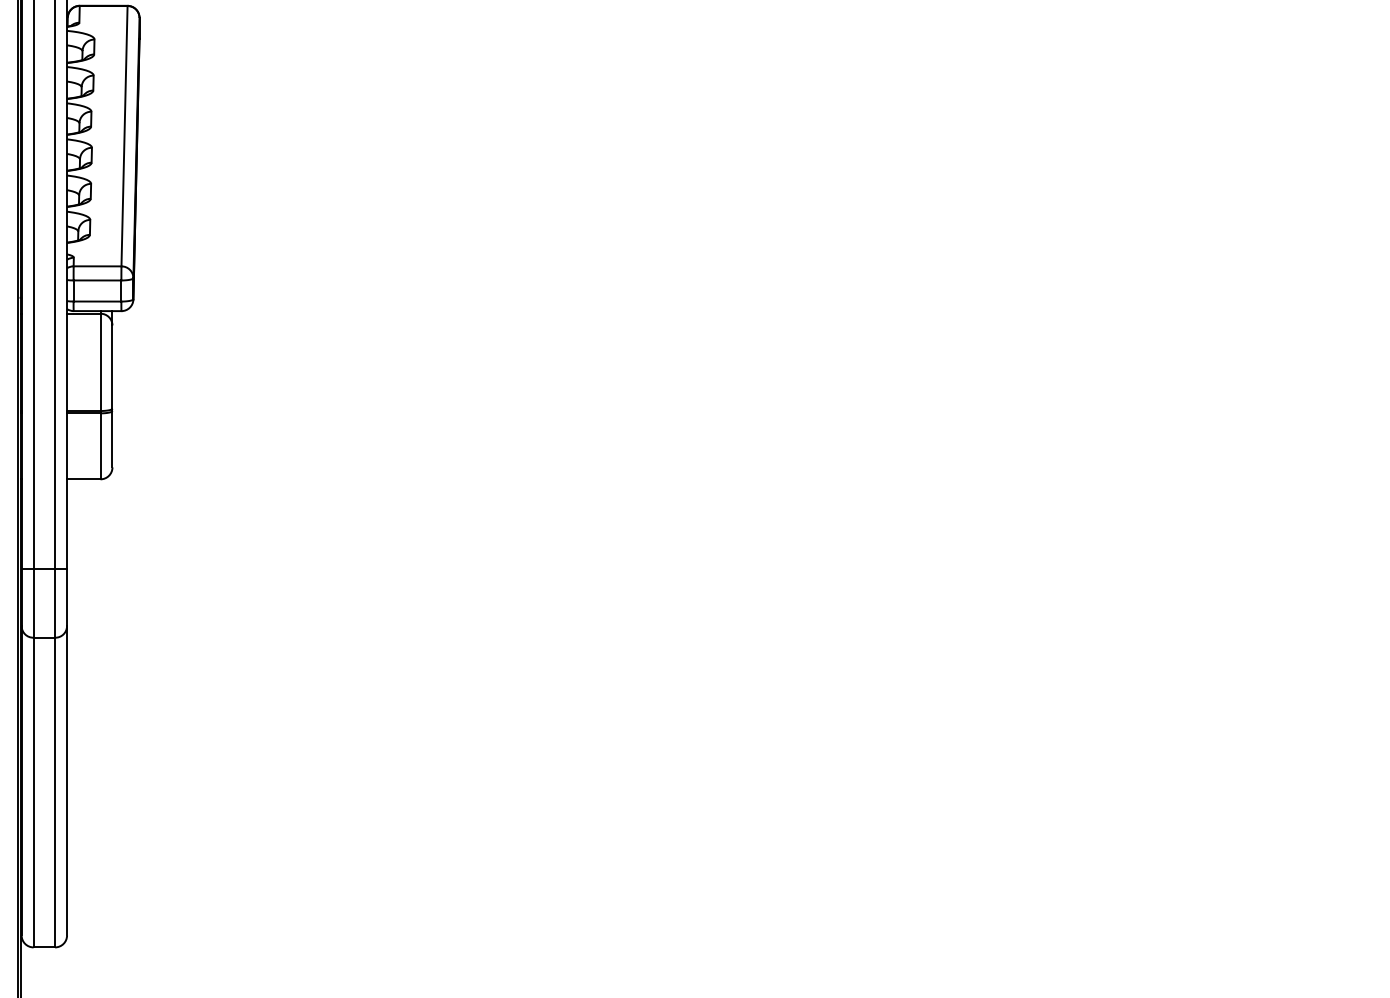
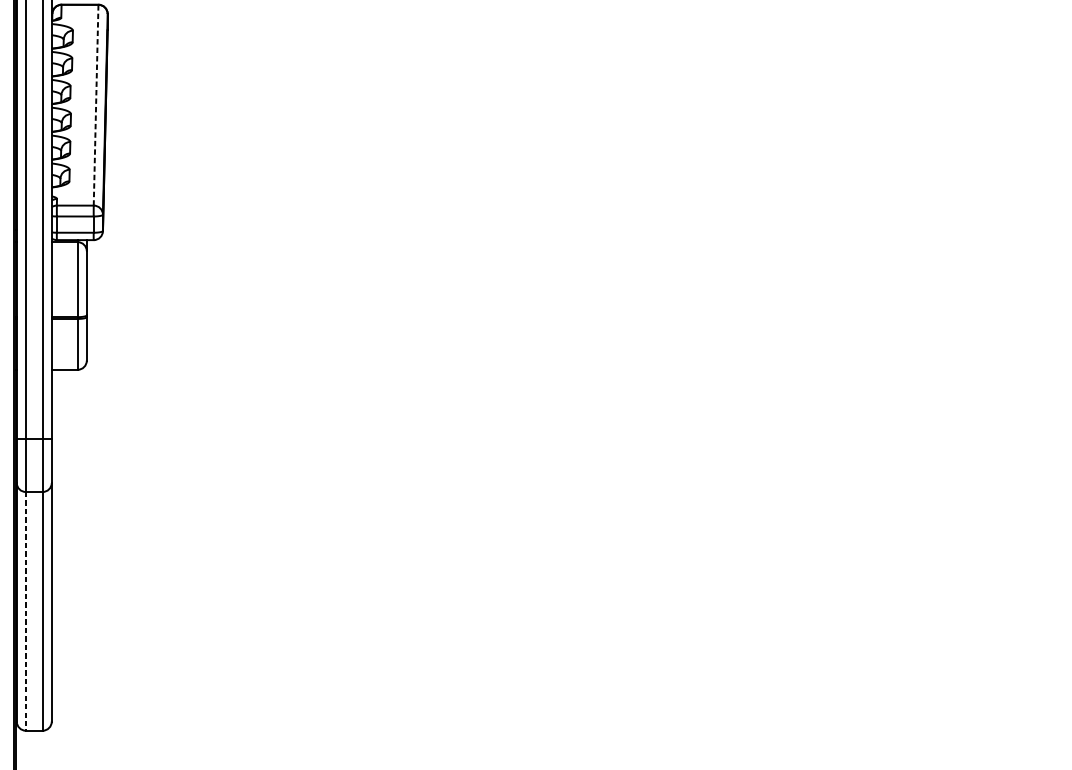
line: (124, 135) -> (96, 104), solid -> dashed
line: (33, 792) -> (25, 611), solid -> dashed

